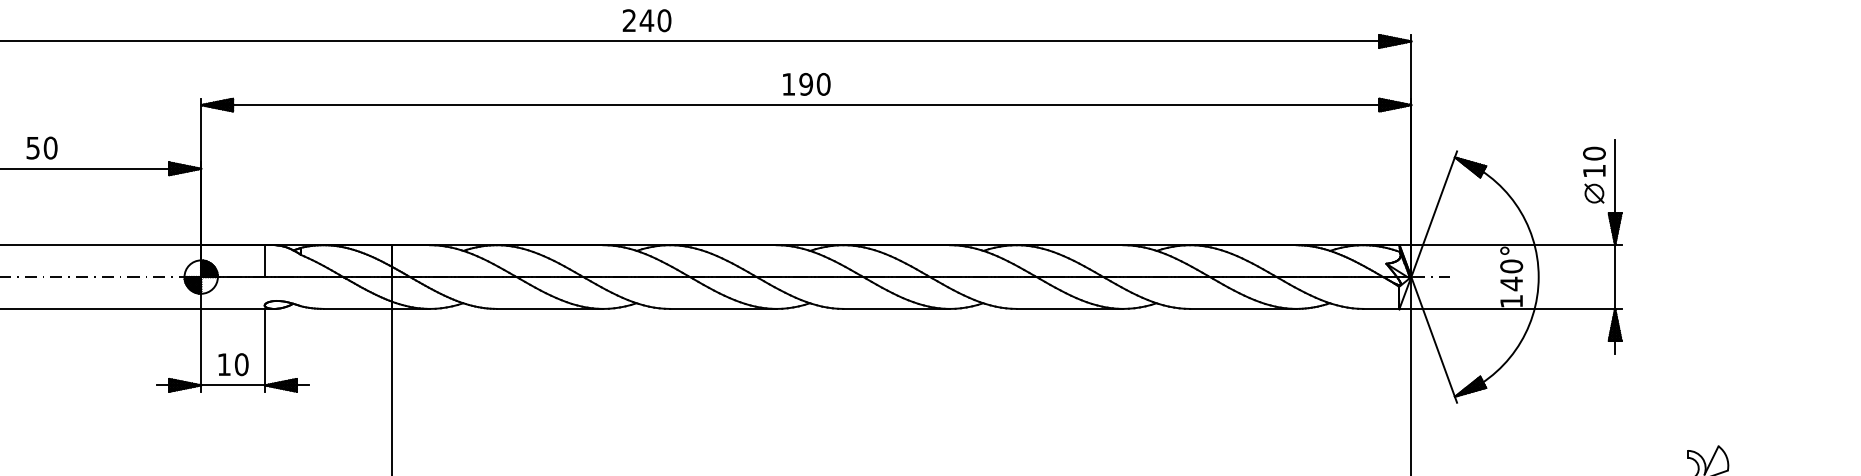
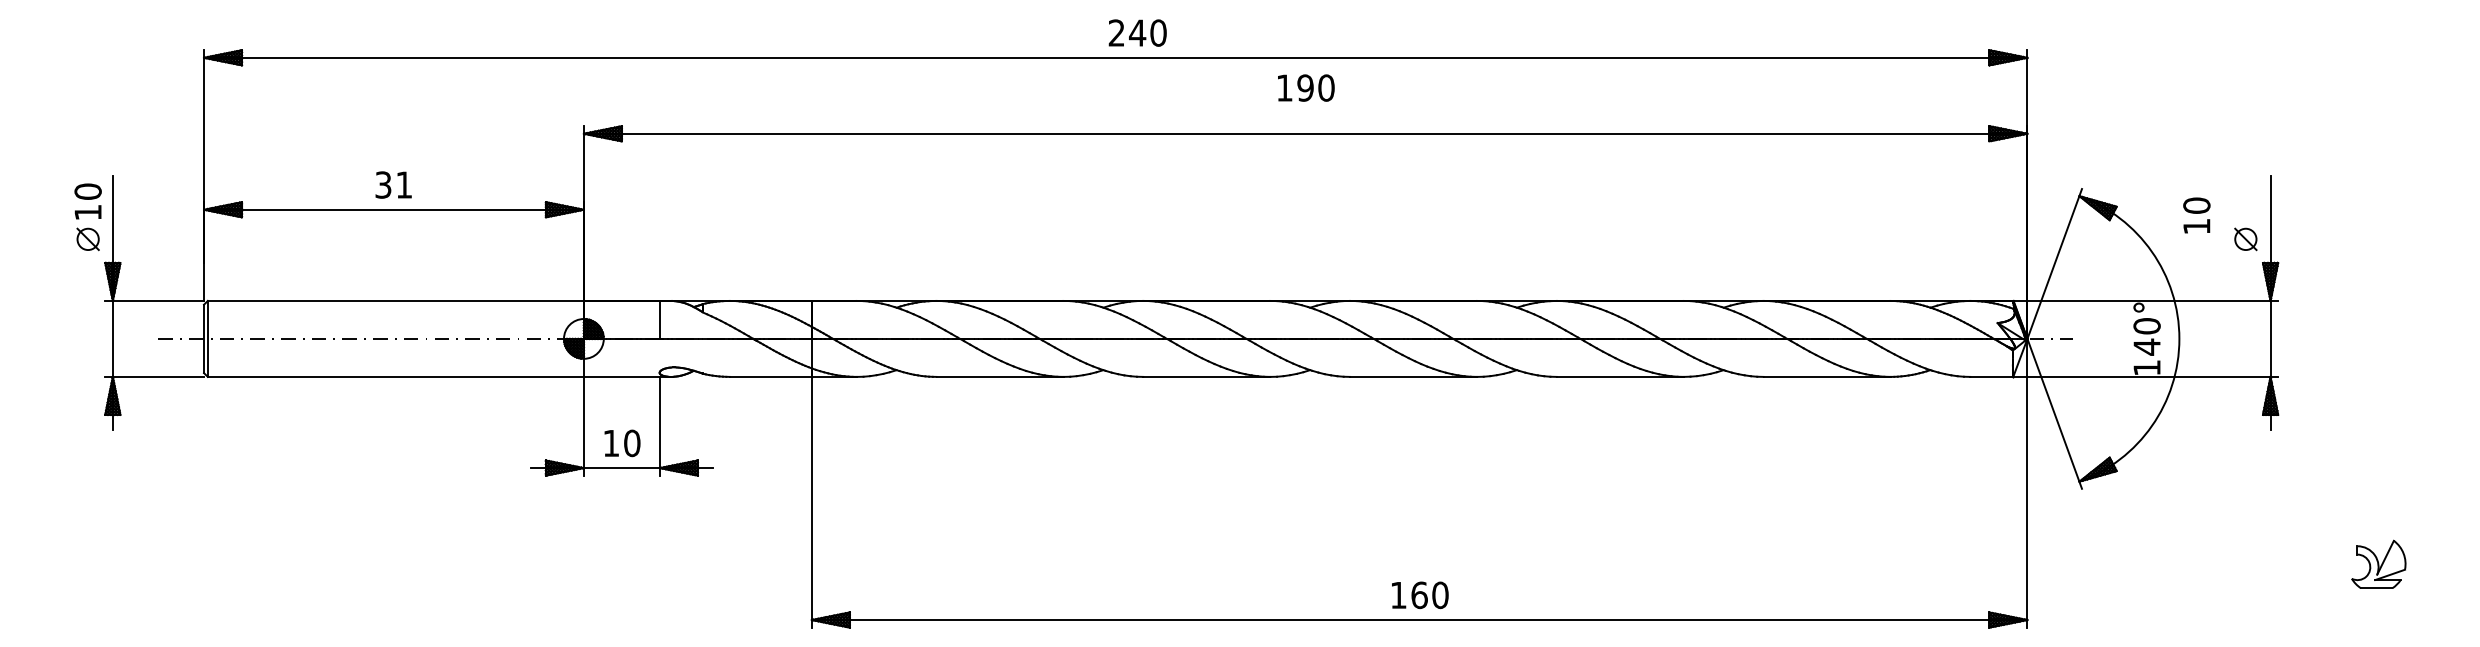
text: (646, 20) -> (1137, 32), moved
text: (806, 83) -> (1306, 87), moved
text: (42, 147) -> (394, 184), 50 -> 31
text: (1594, 161) -> (2196, 215), moved

